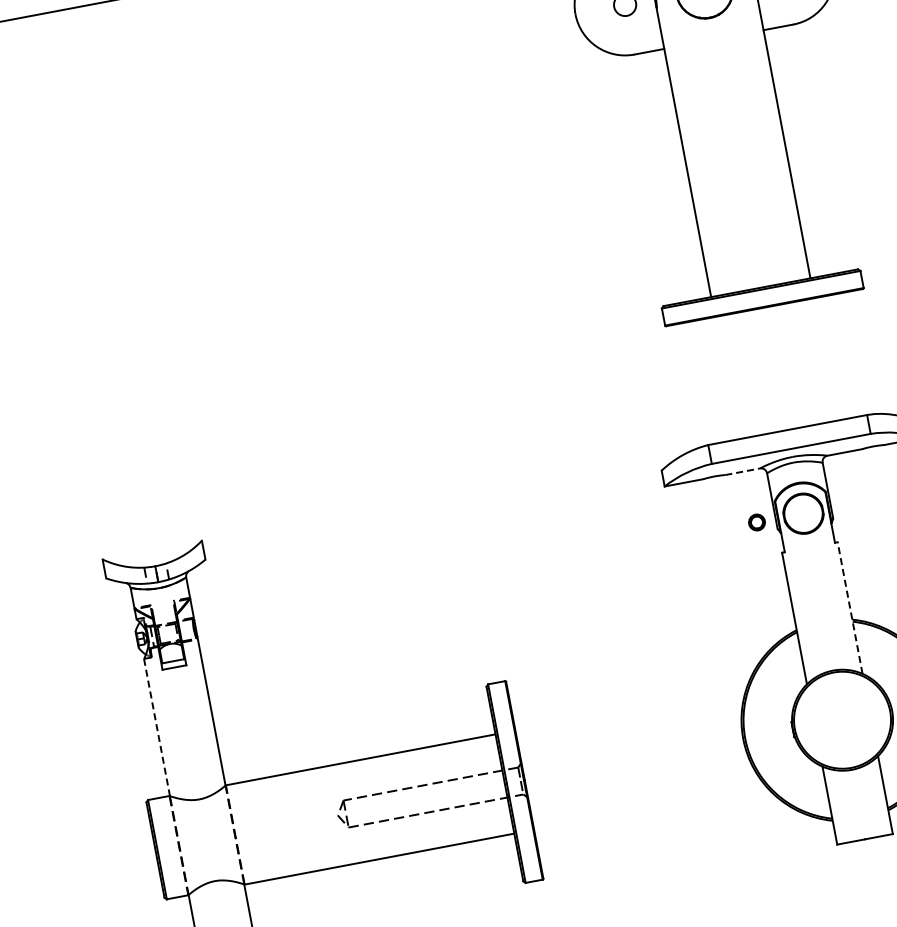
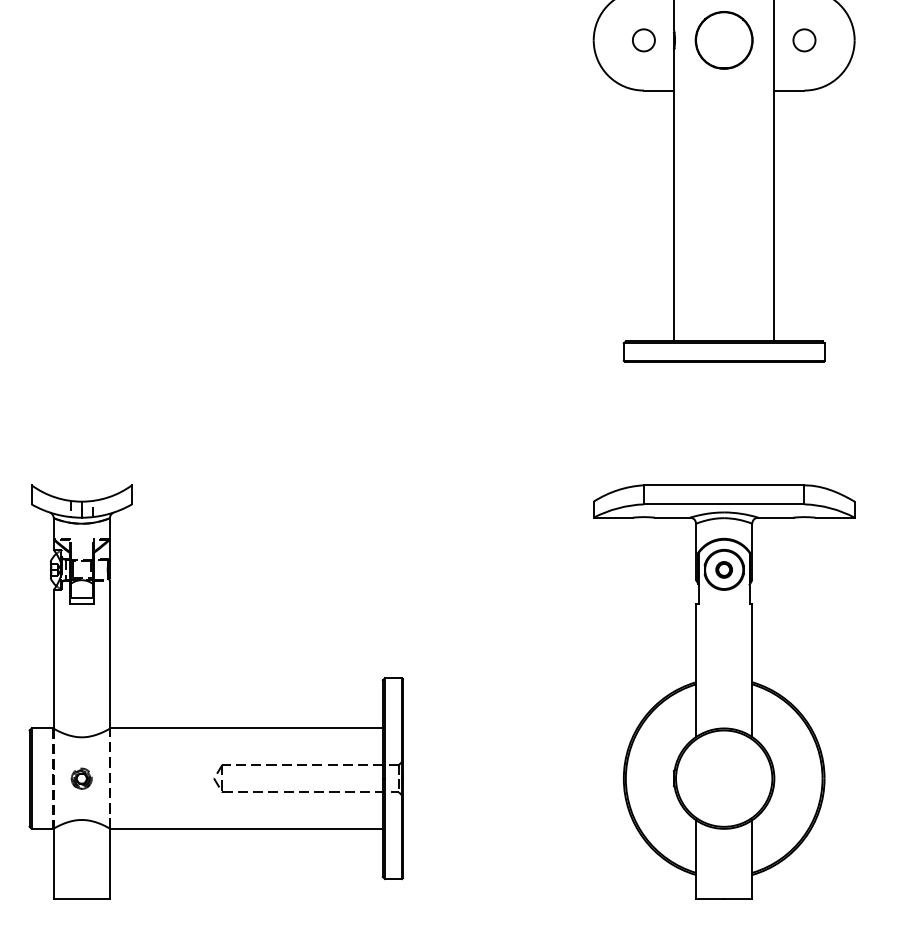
line: (742, 471) -> (672, 517), dashed -> solid
part: (756, 522) -> (723, 569), moved
line: (850, 607) -> (752, 670), dashed -> solid
line: (156, 727) -> (53, 659), dashed -> solid
part: (206, 840) -> (81, 778), added

